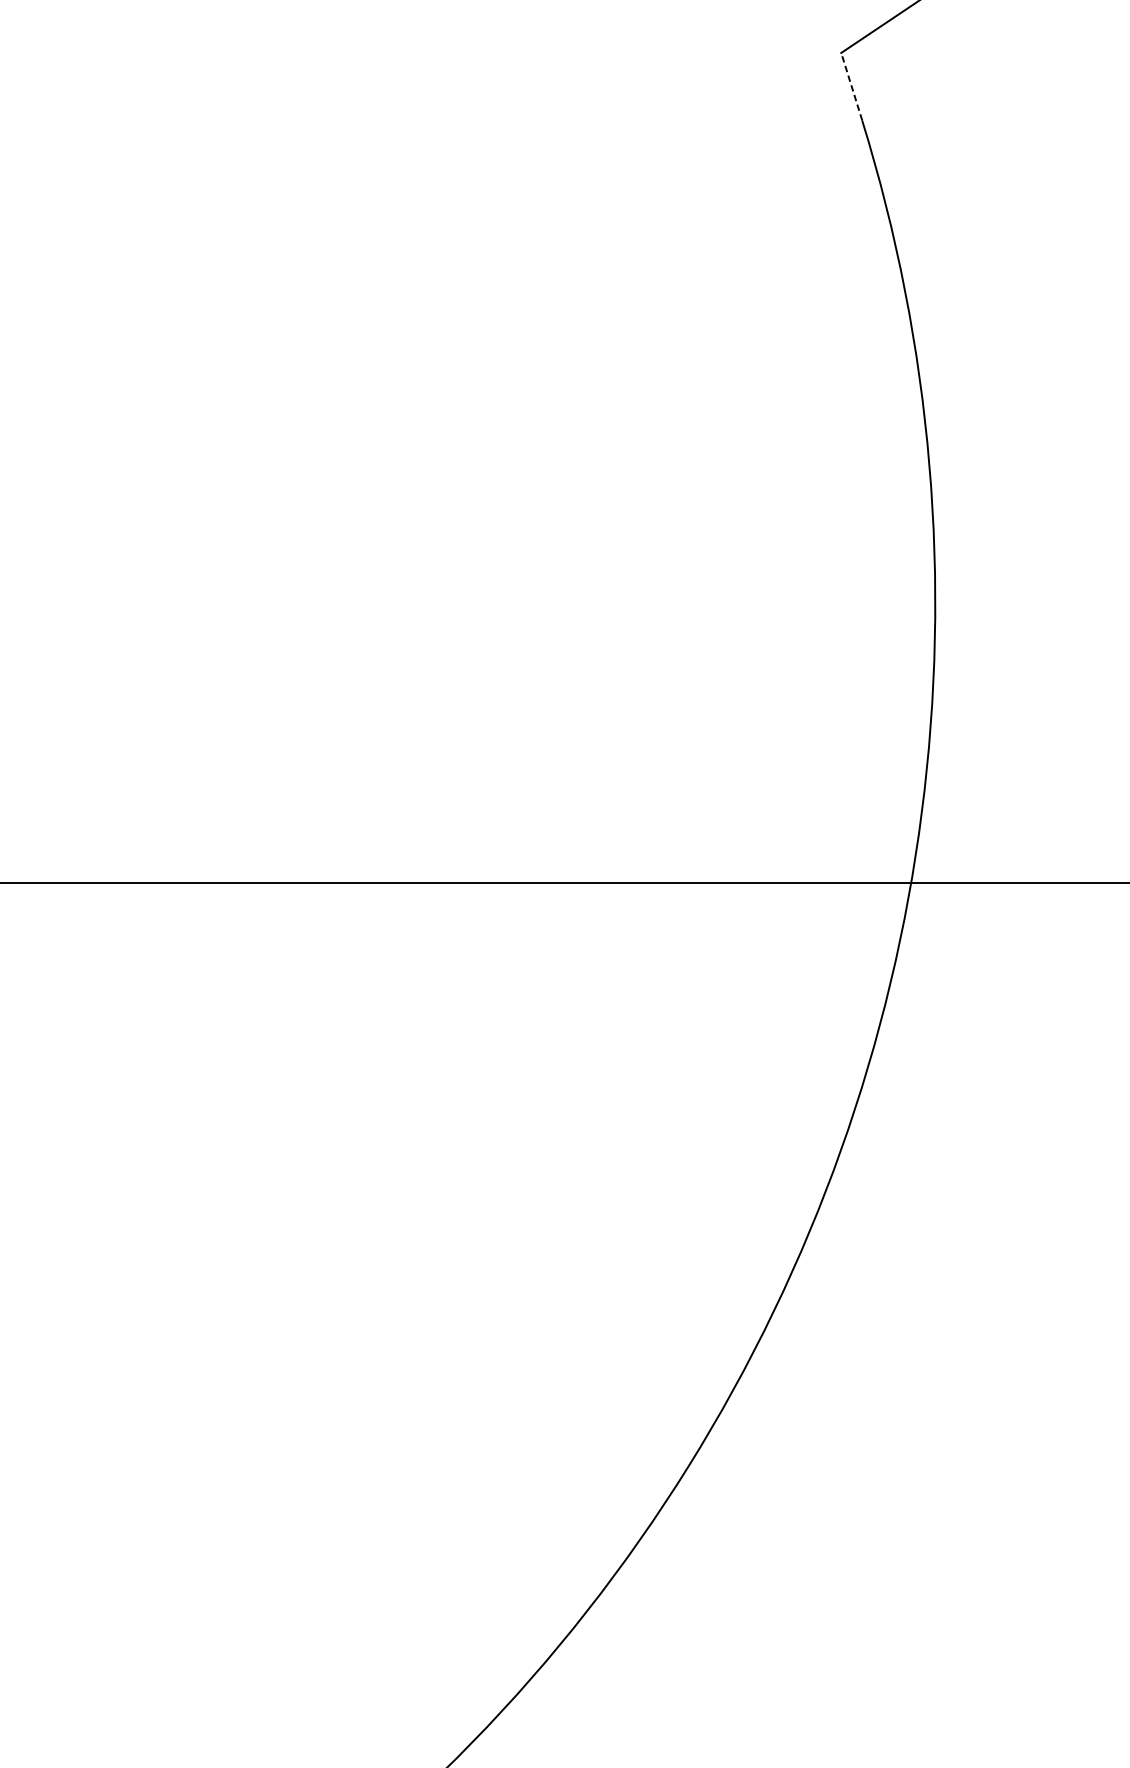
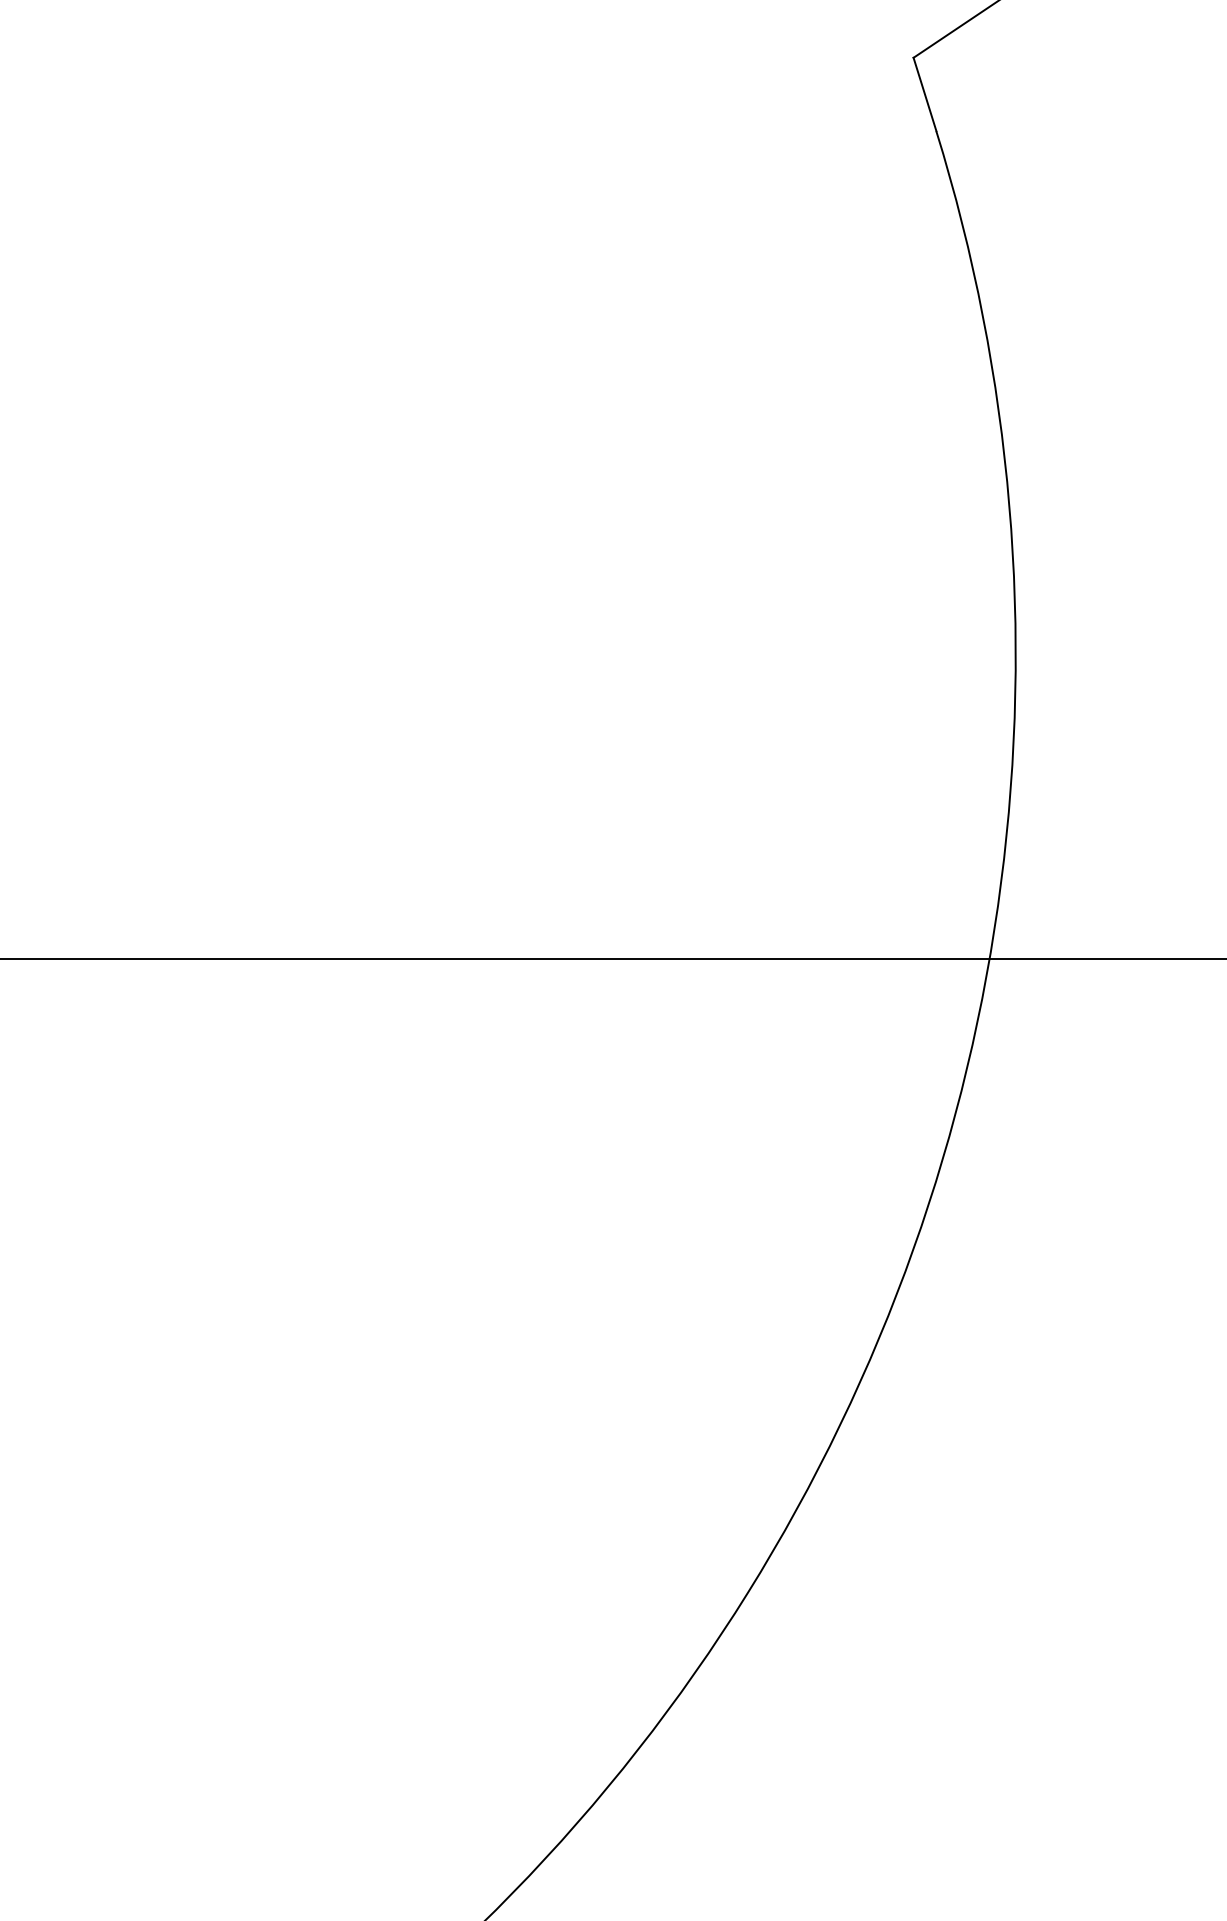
line: (851, 85) -> (924, 93), dashed -> solid

